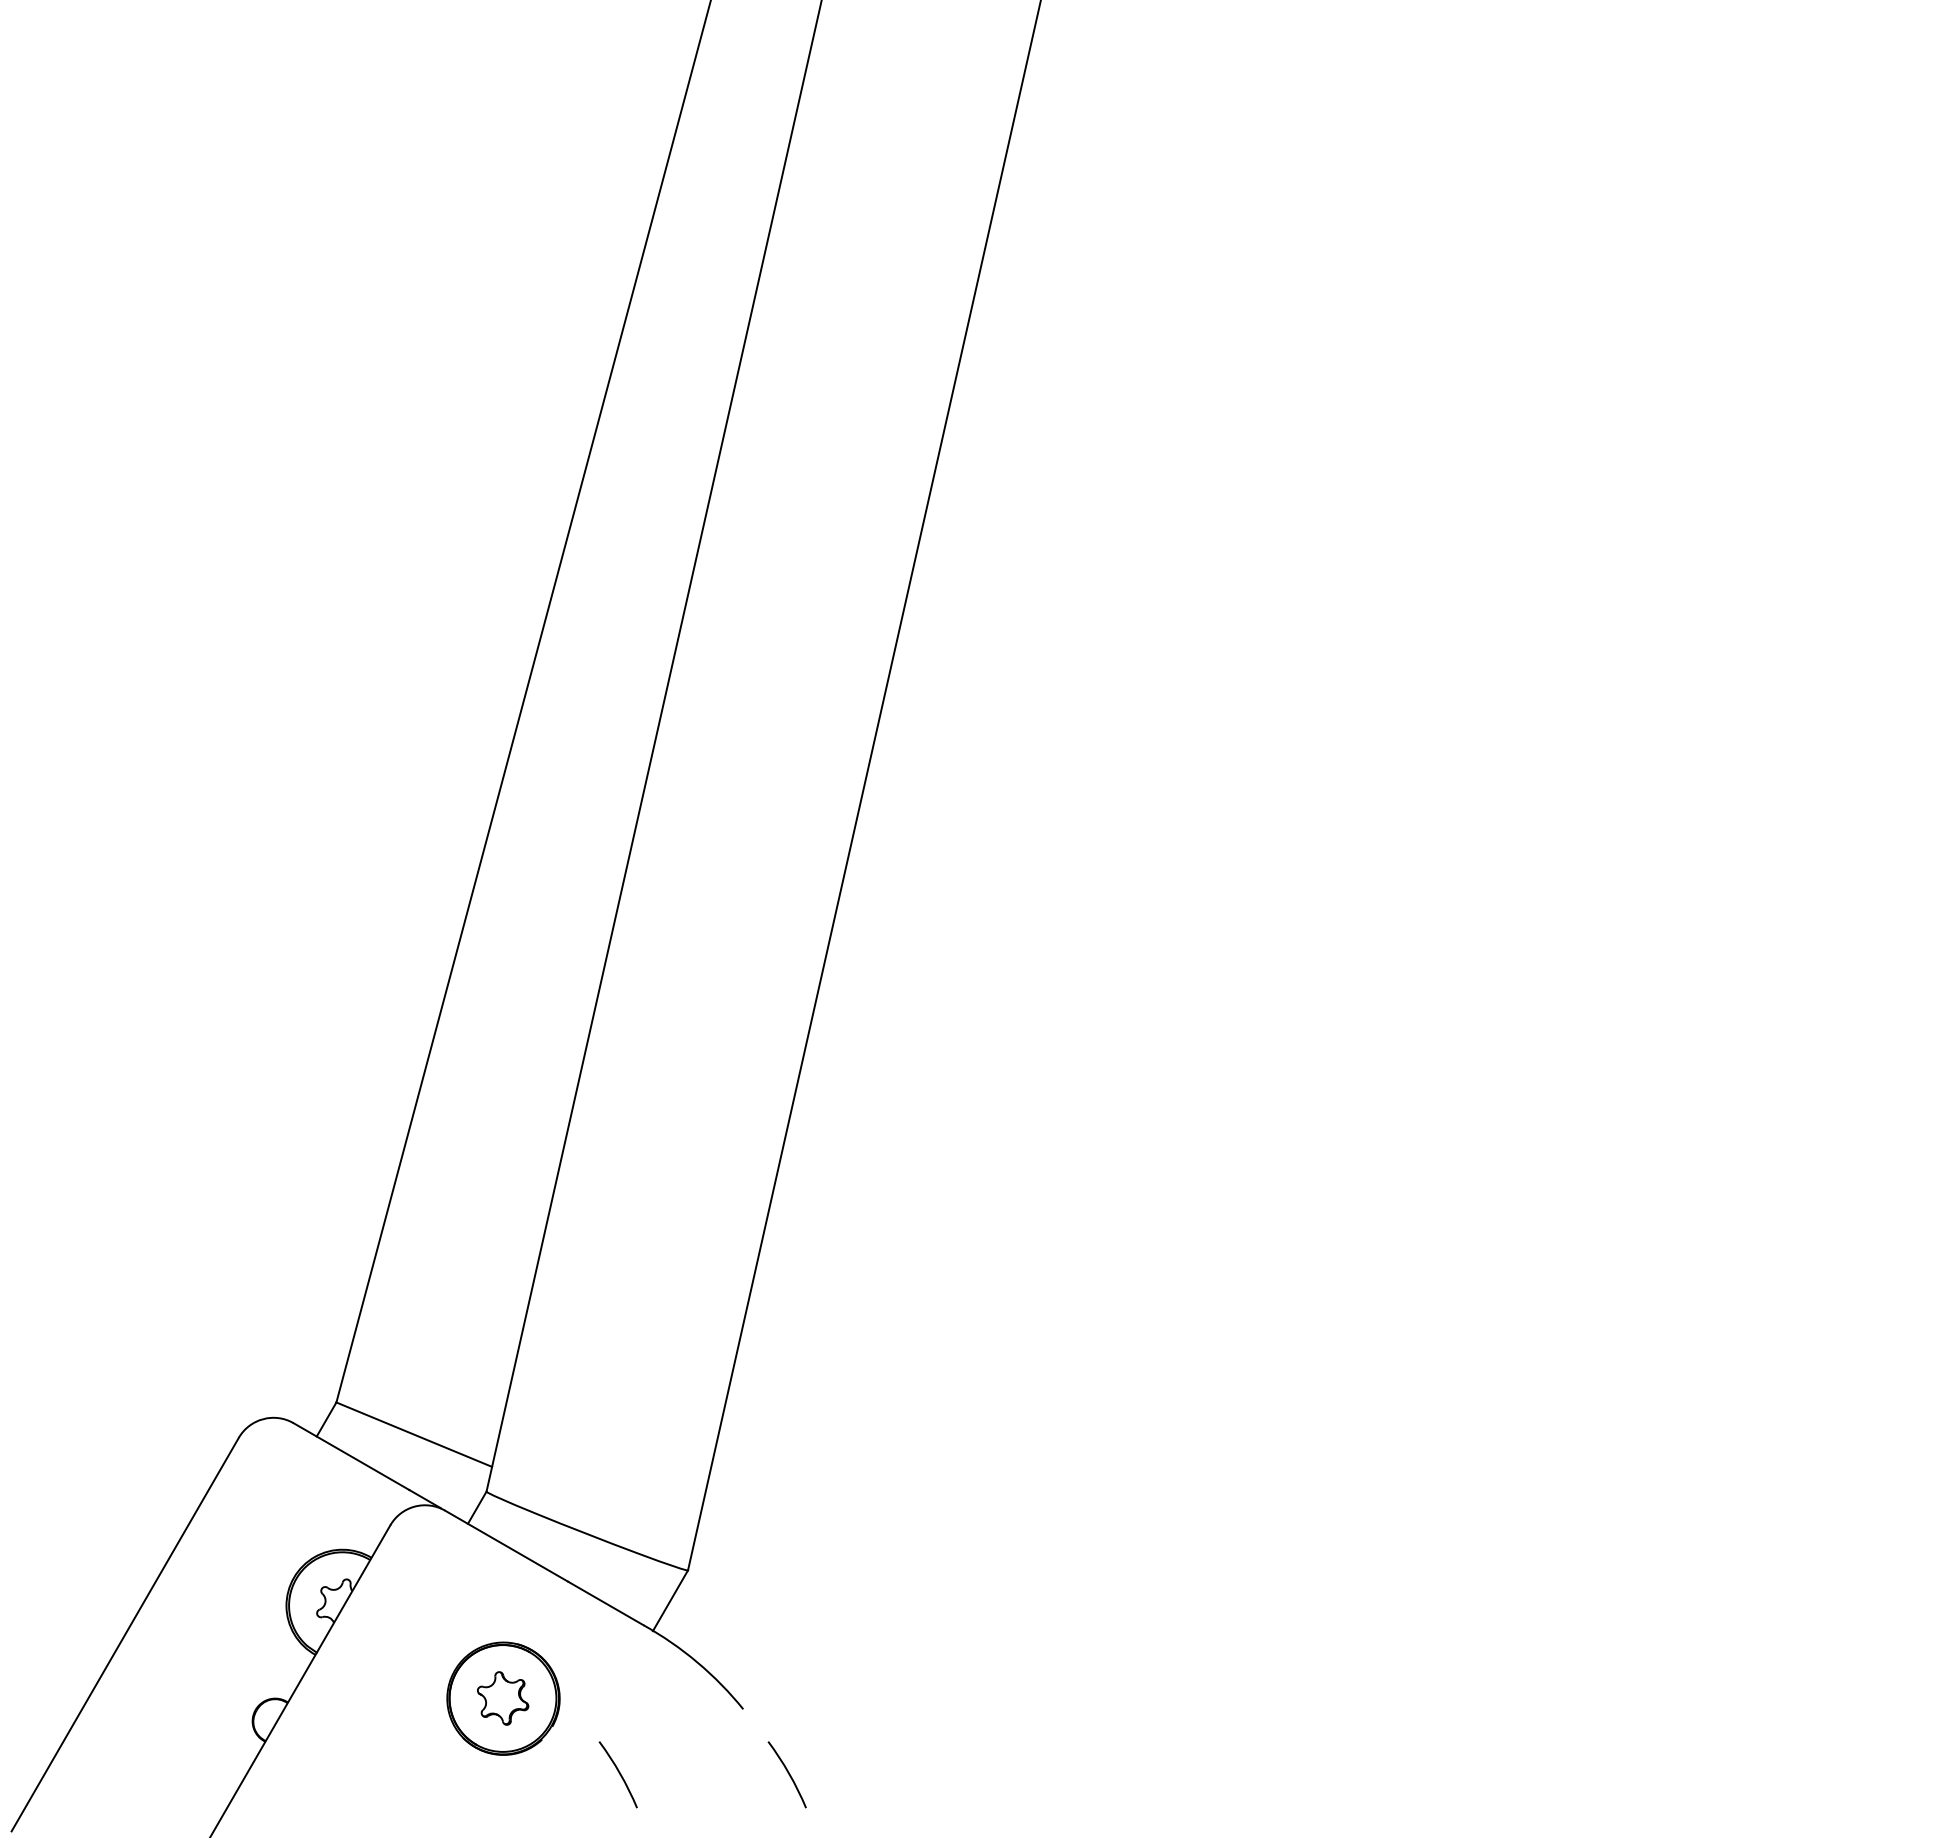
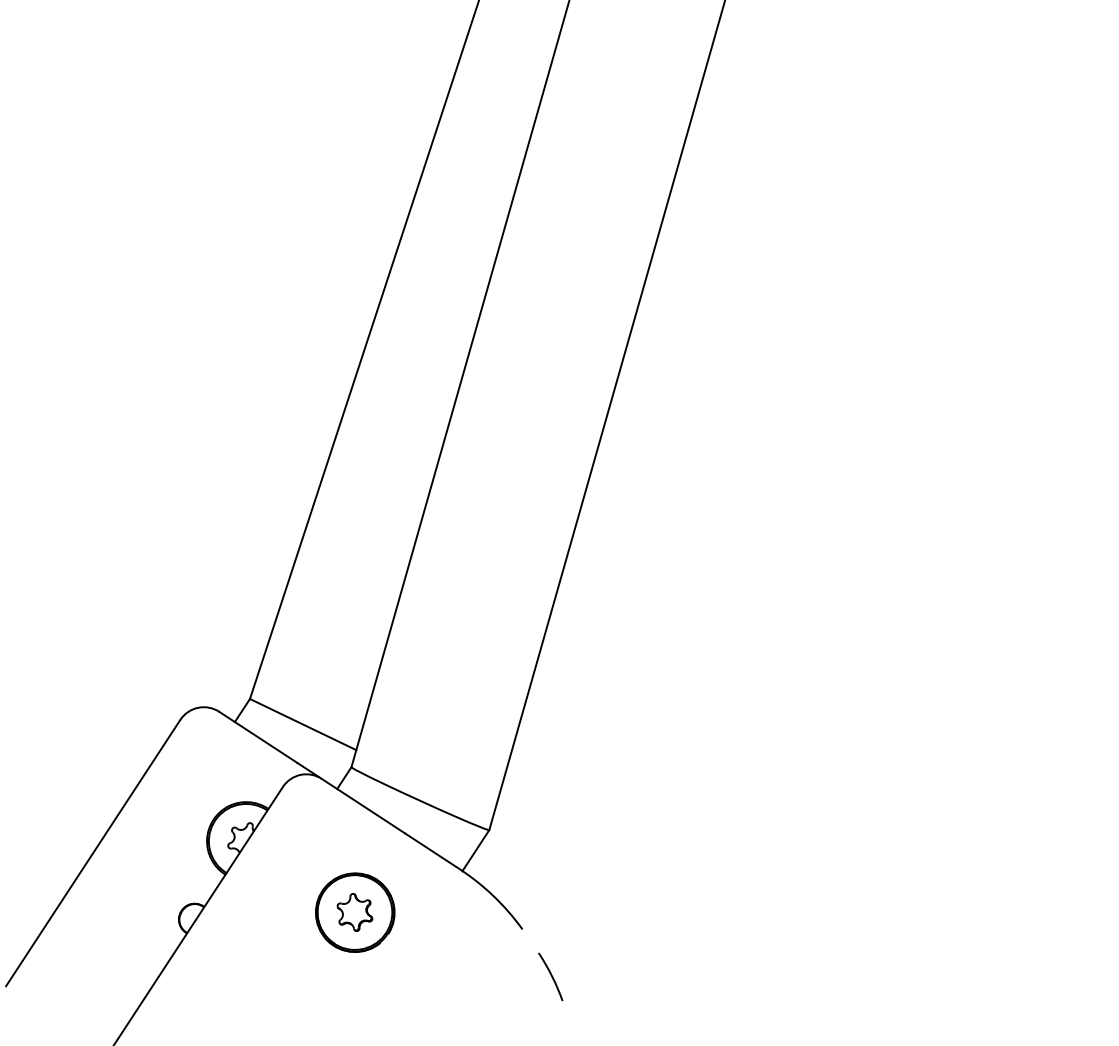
arc: (618, 1773) -> (432, 969), removed

